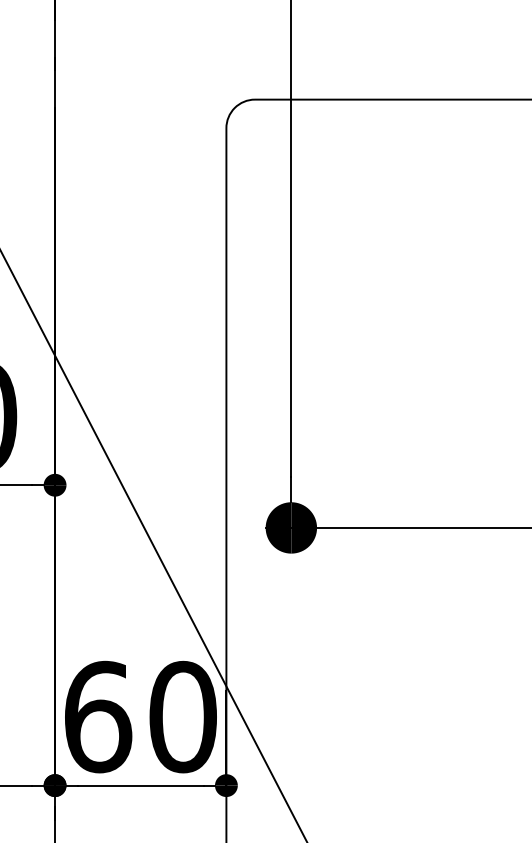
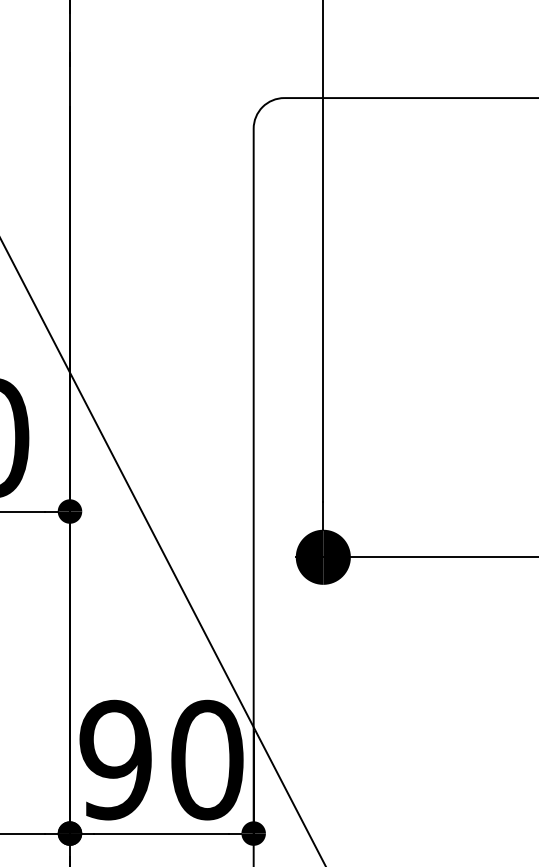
text: (98, 716) -> (116, 759), 60 -> 90

